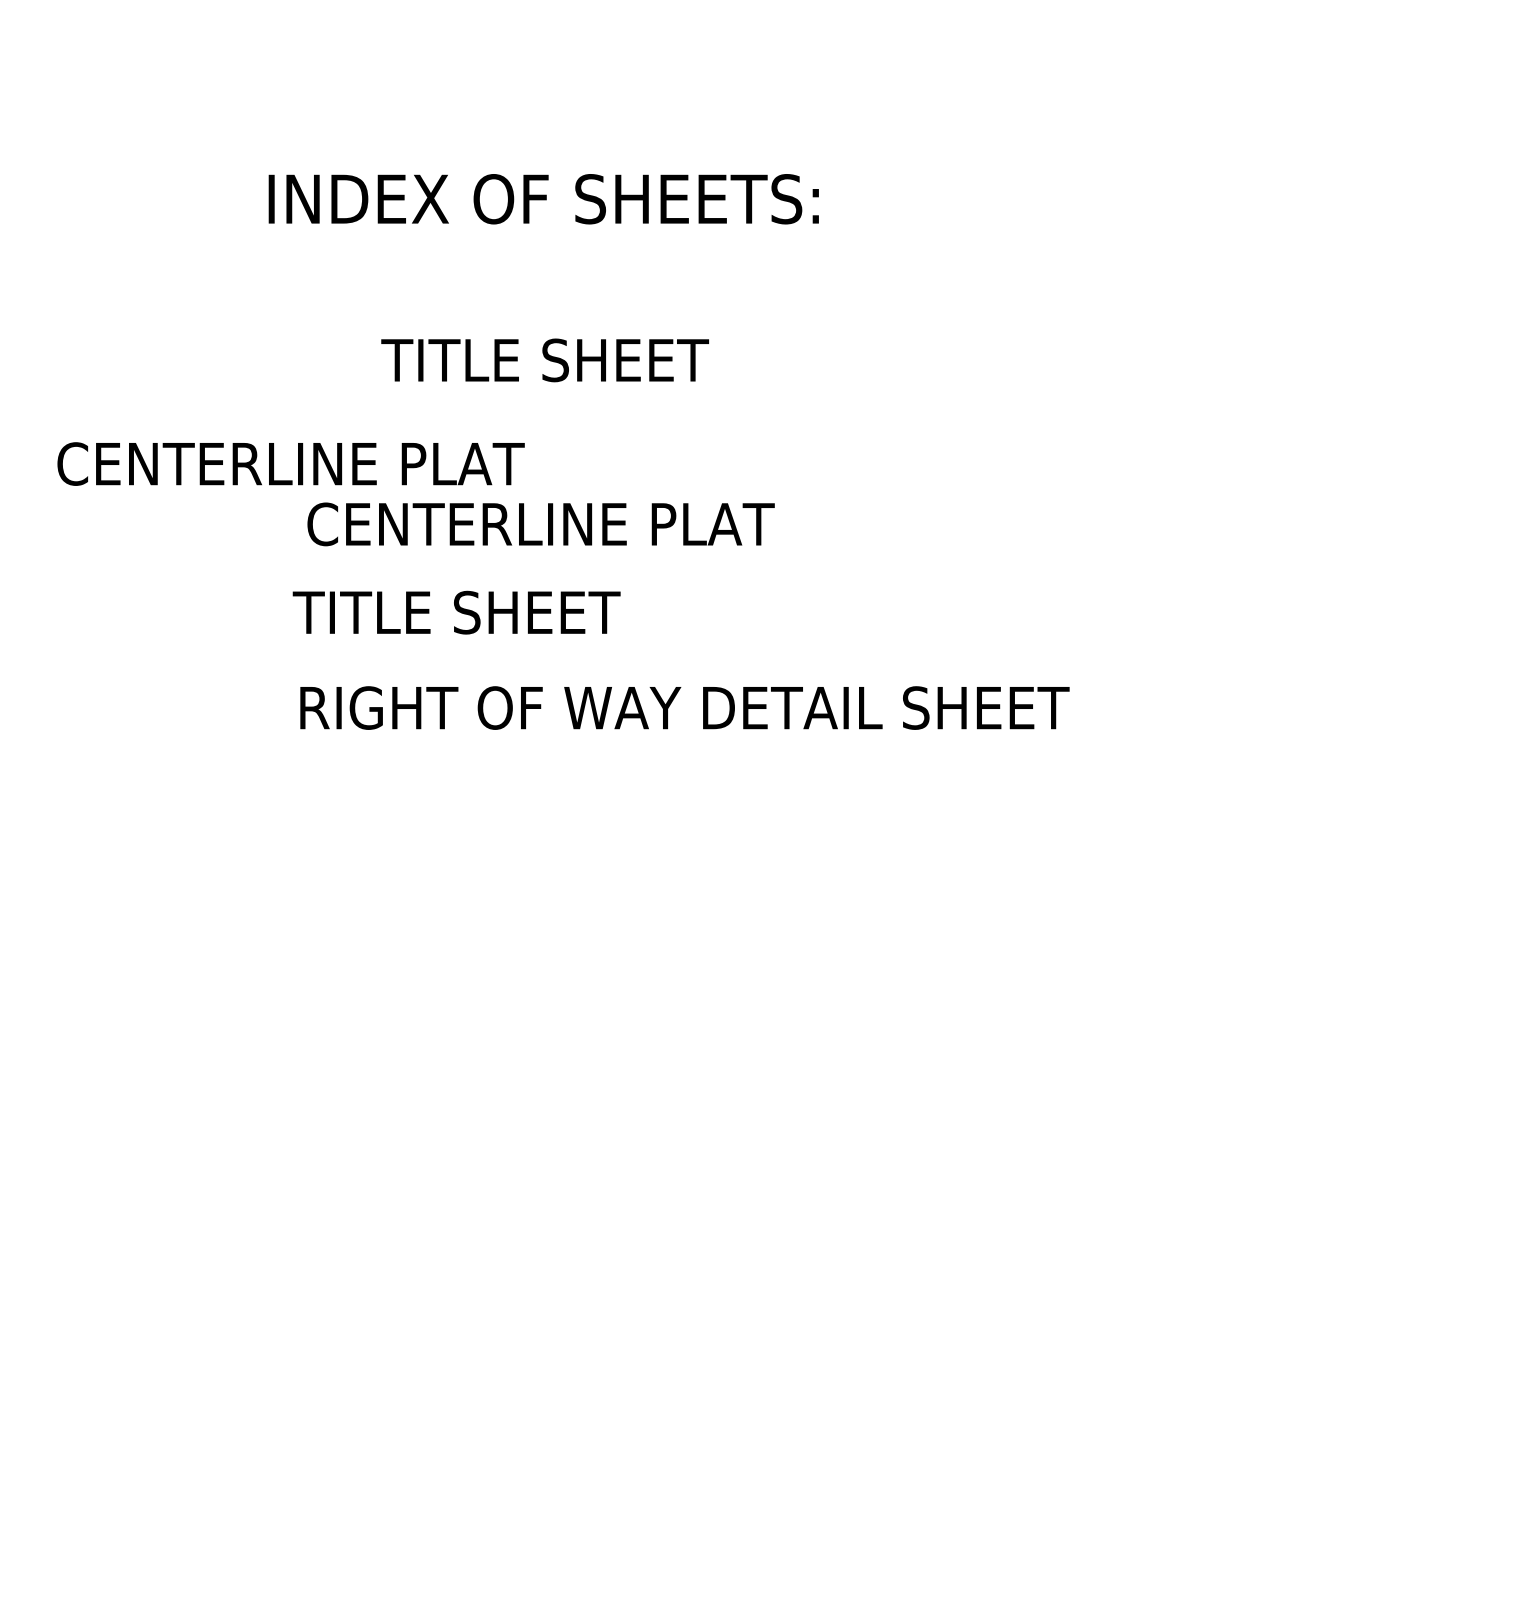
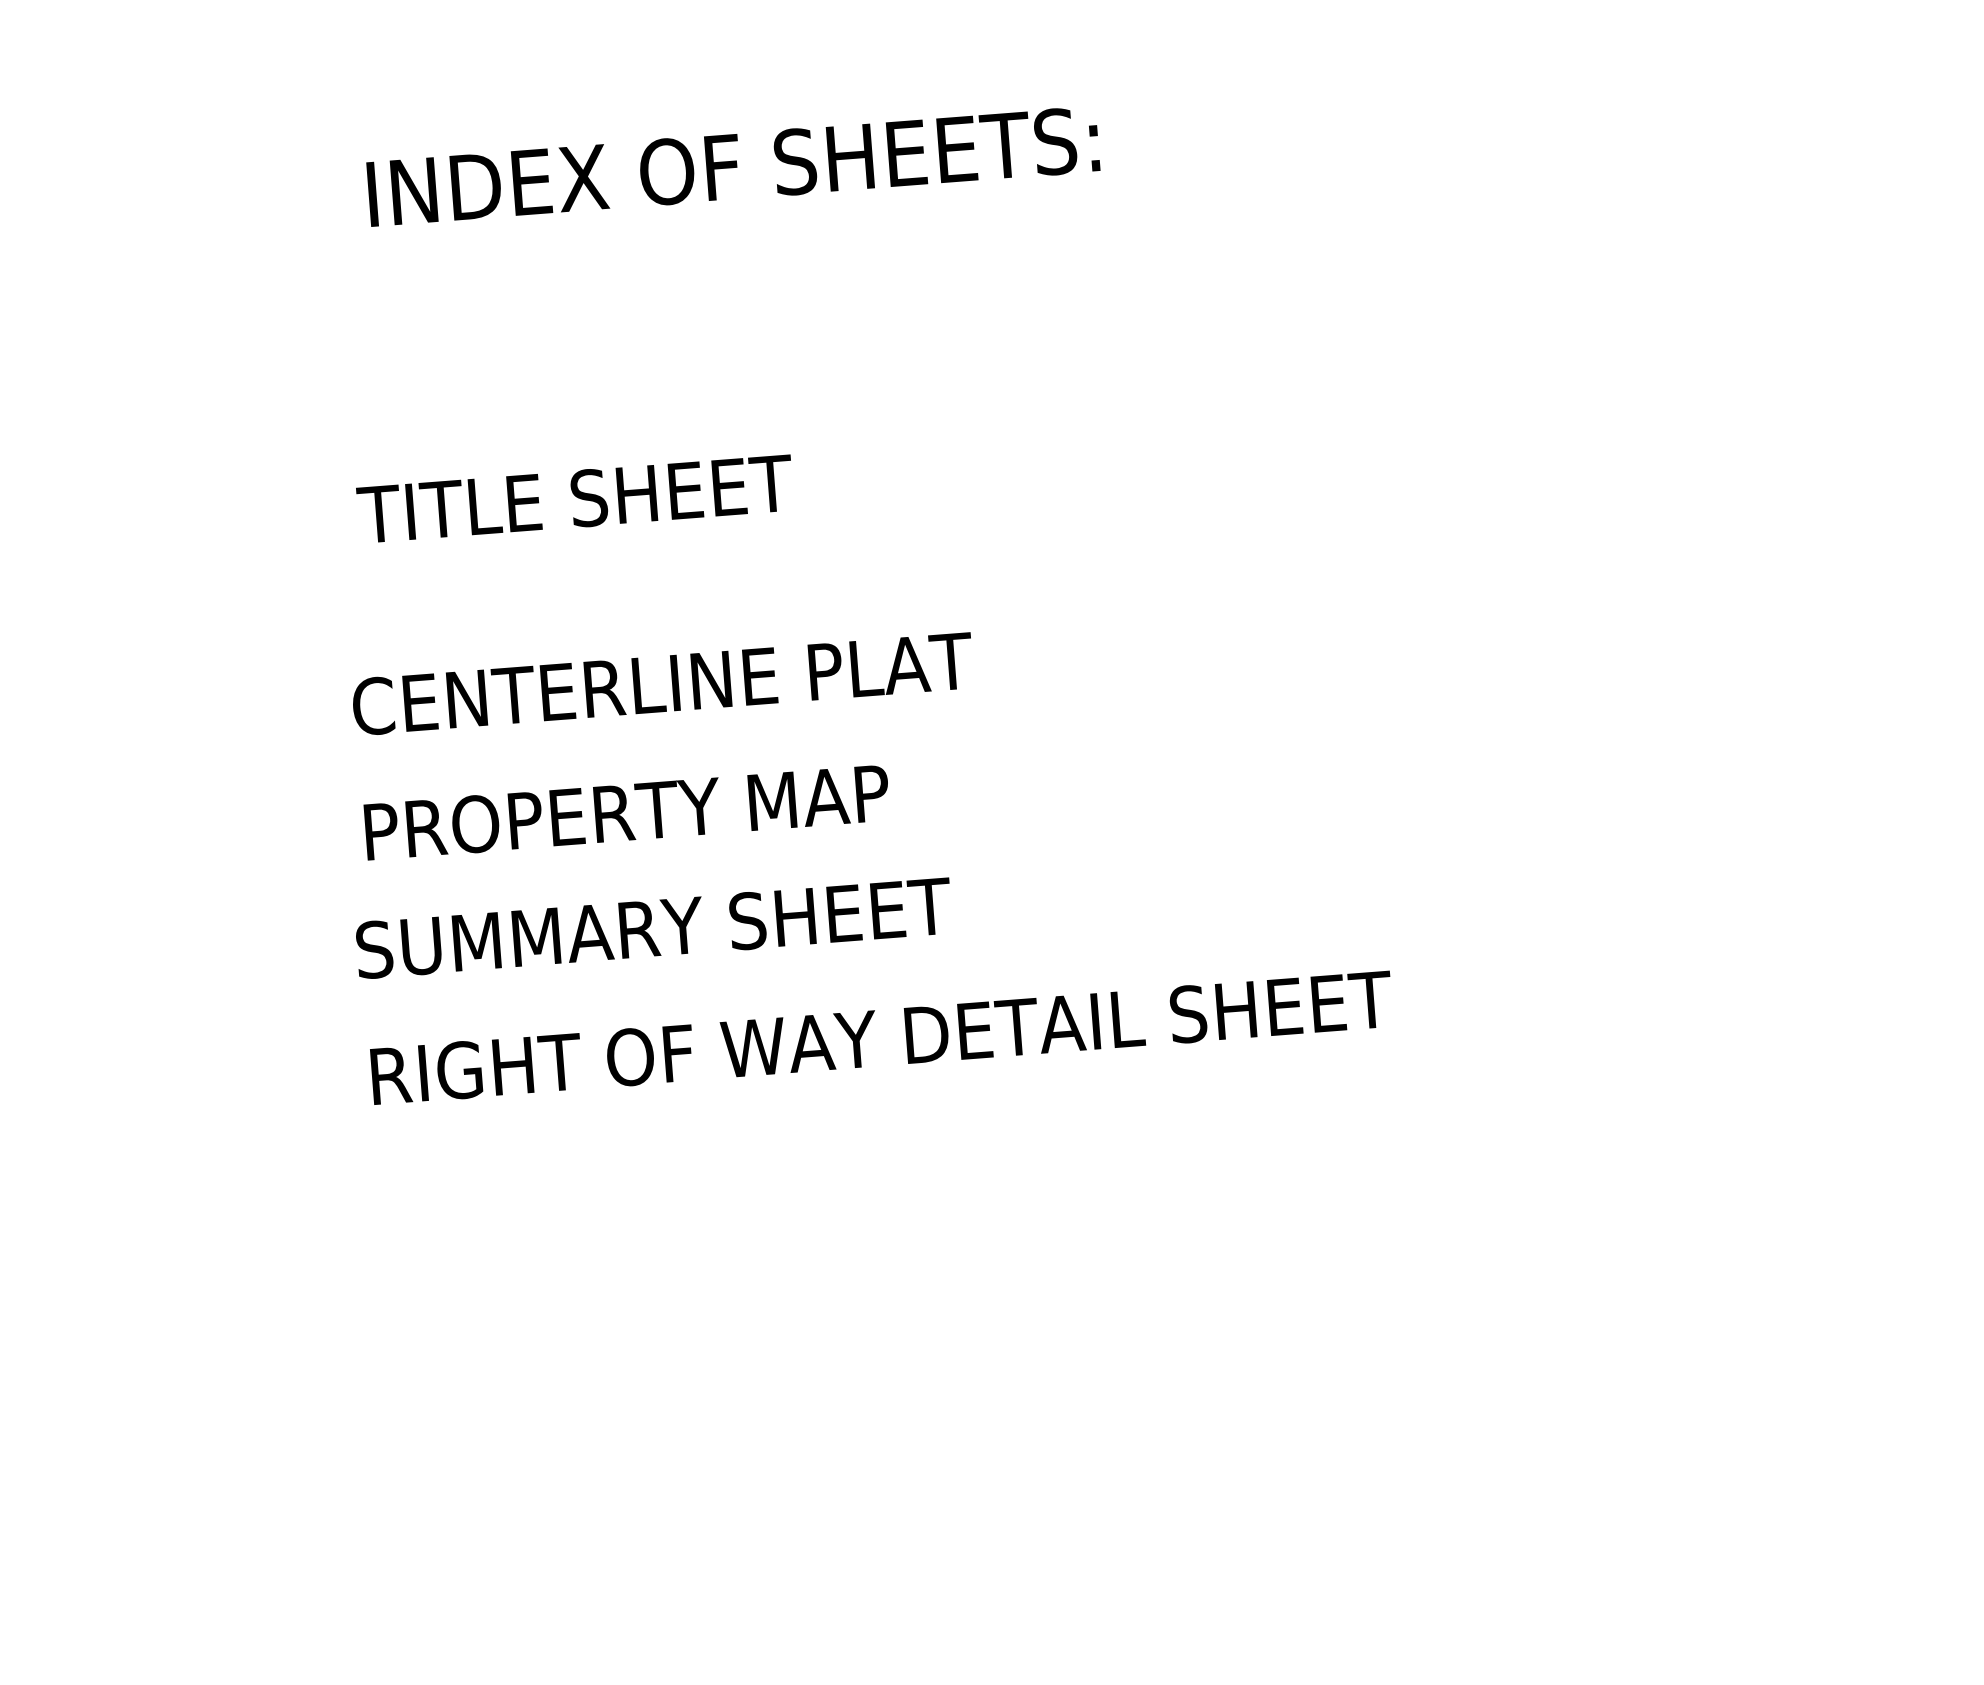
text: (543, 199) -> (732, 167), moved
text: (544, 360) -> (574, 499), moved
text: (290, 463) -> (662, 683), moved
text: (540, 524) -> (671, 809), CENTERLINE PLAT -> PROPERTY MAP
text: (518, 612) -> (651, 928), TITLE SHEET -> SUMMARY SHEET

